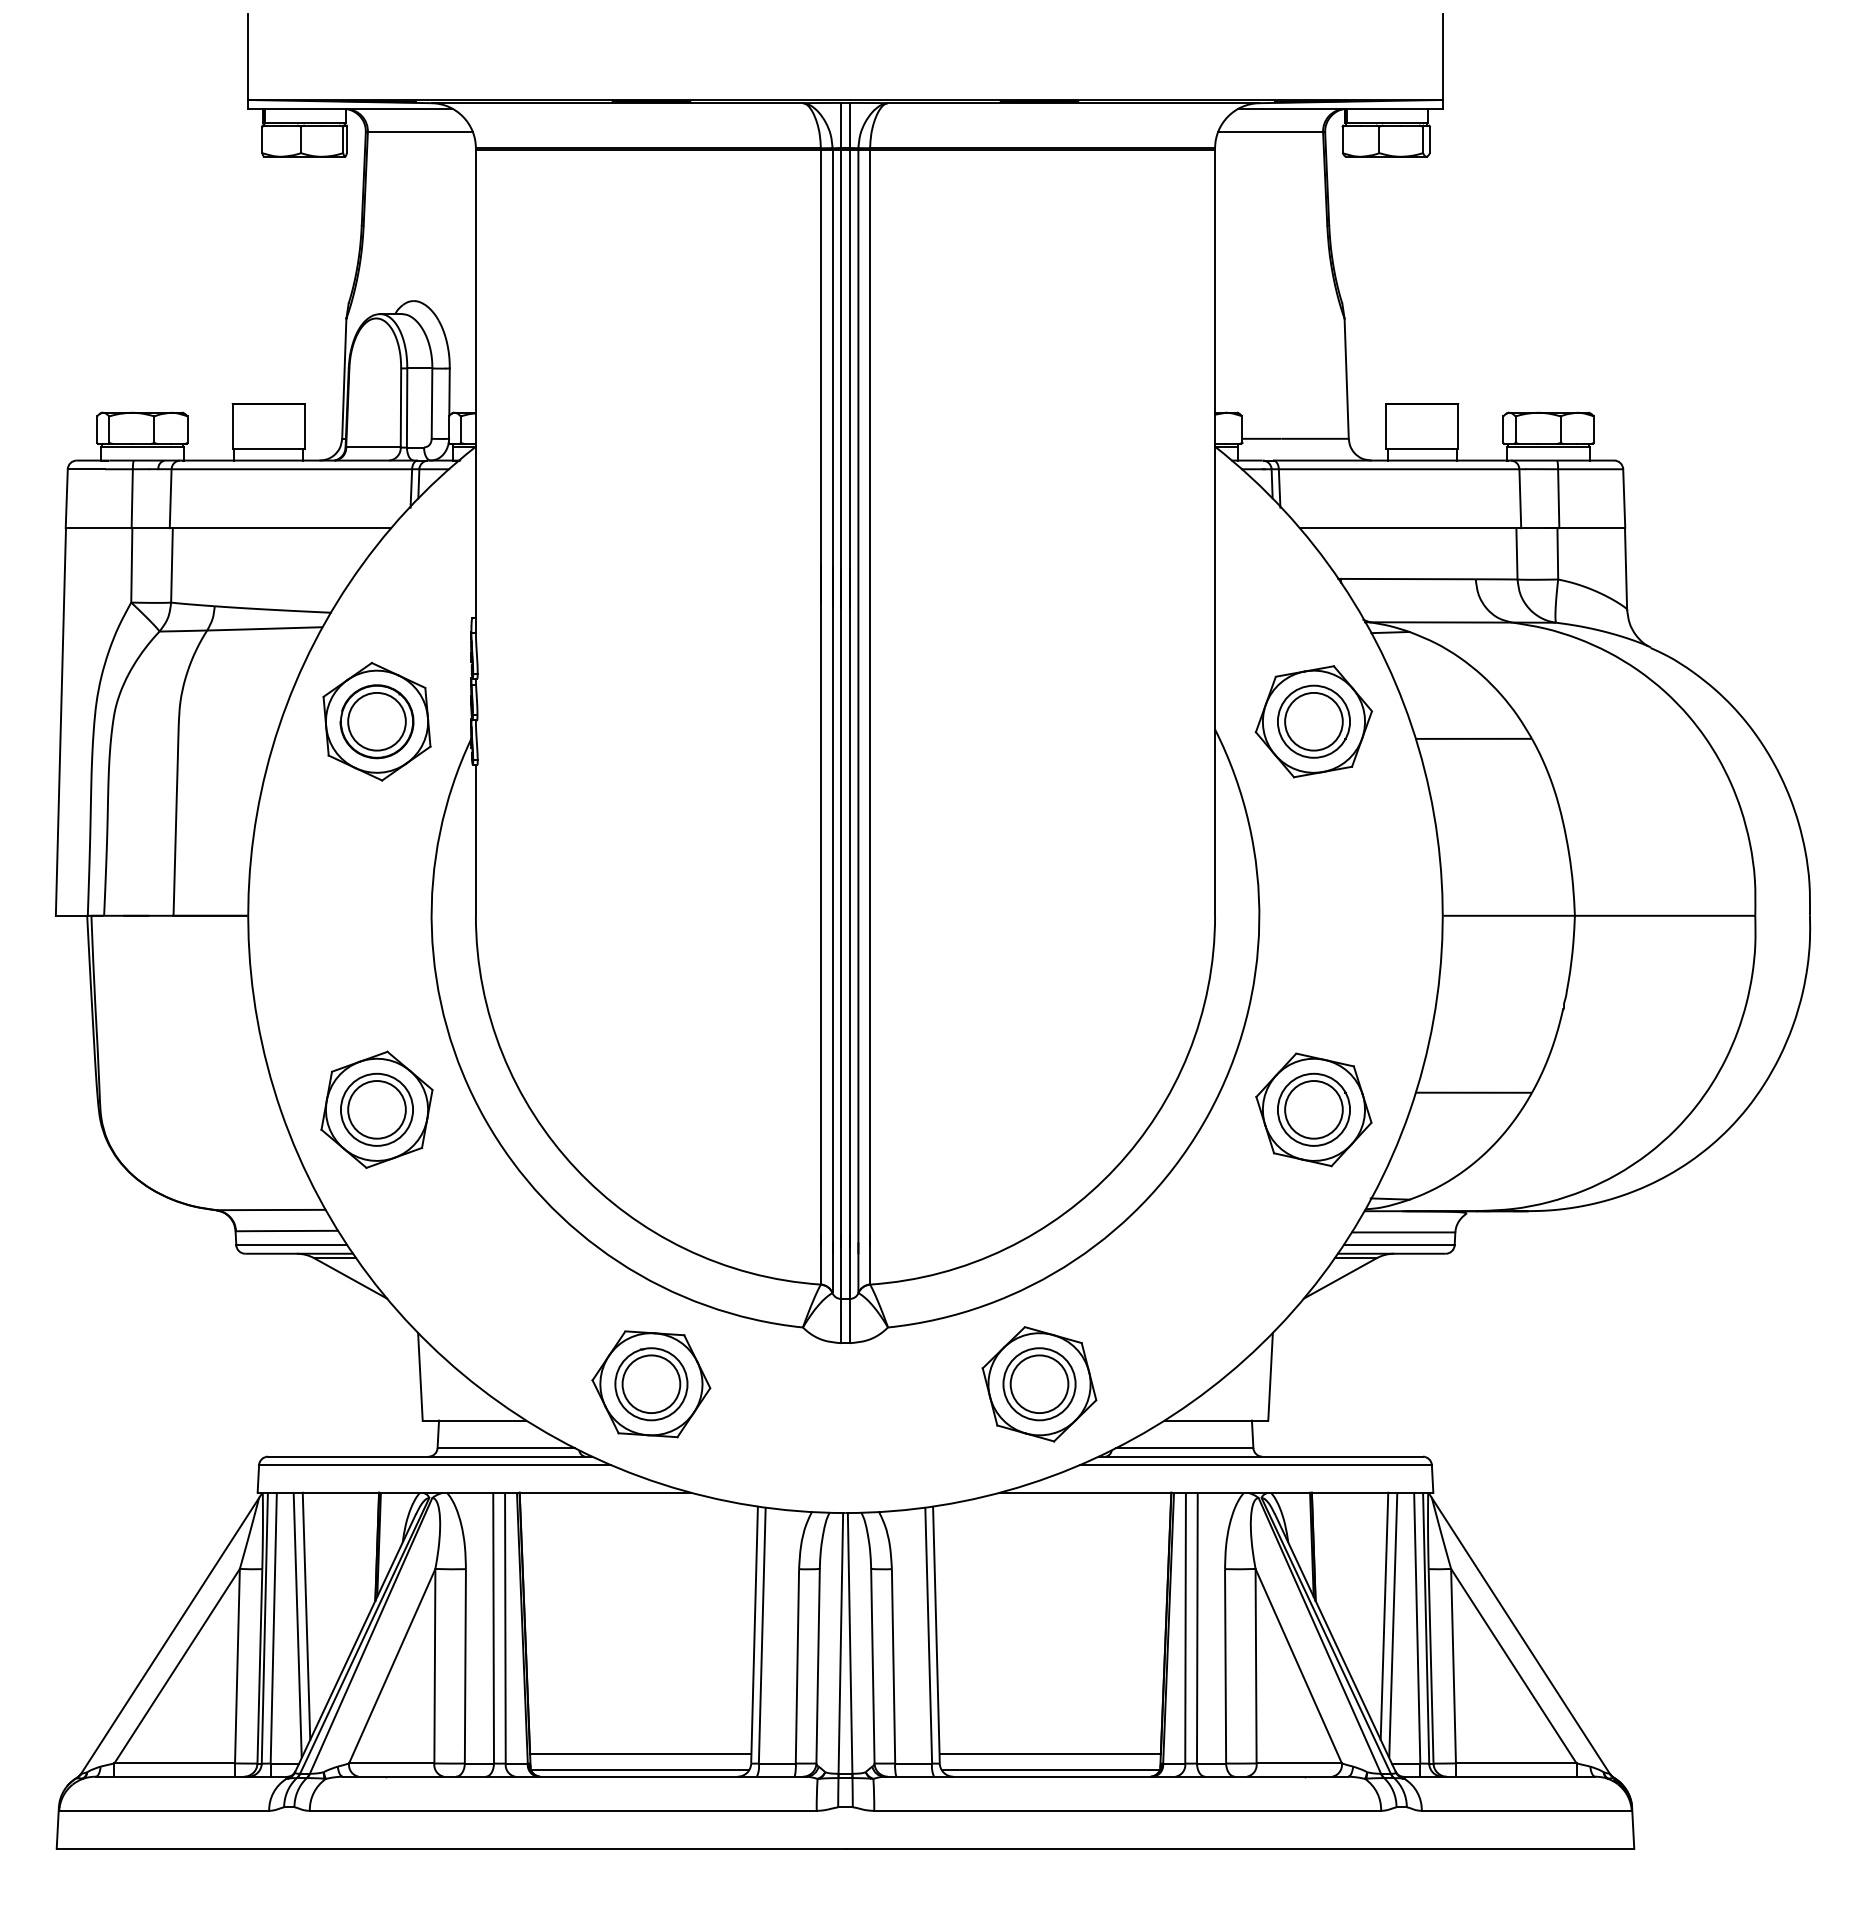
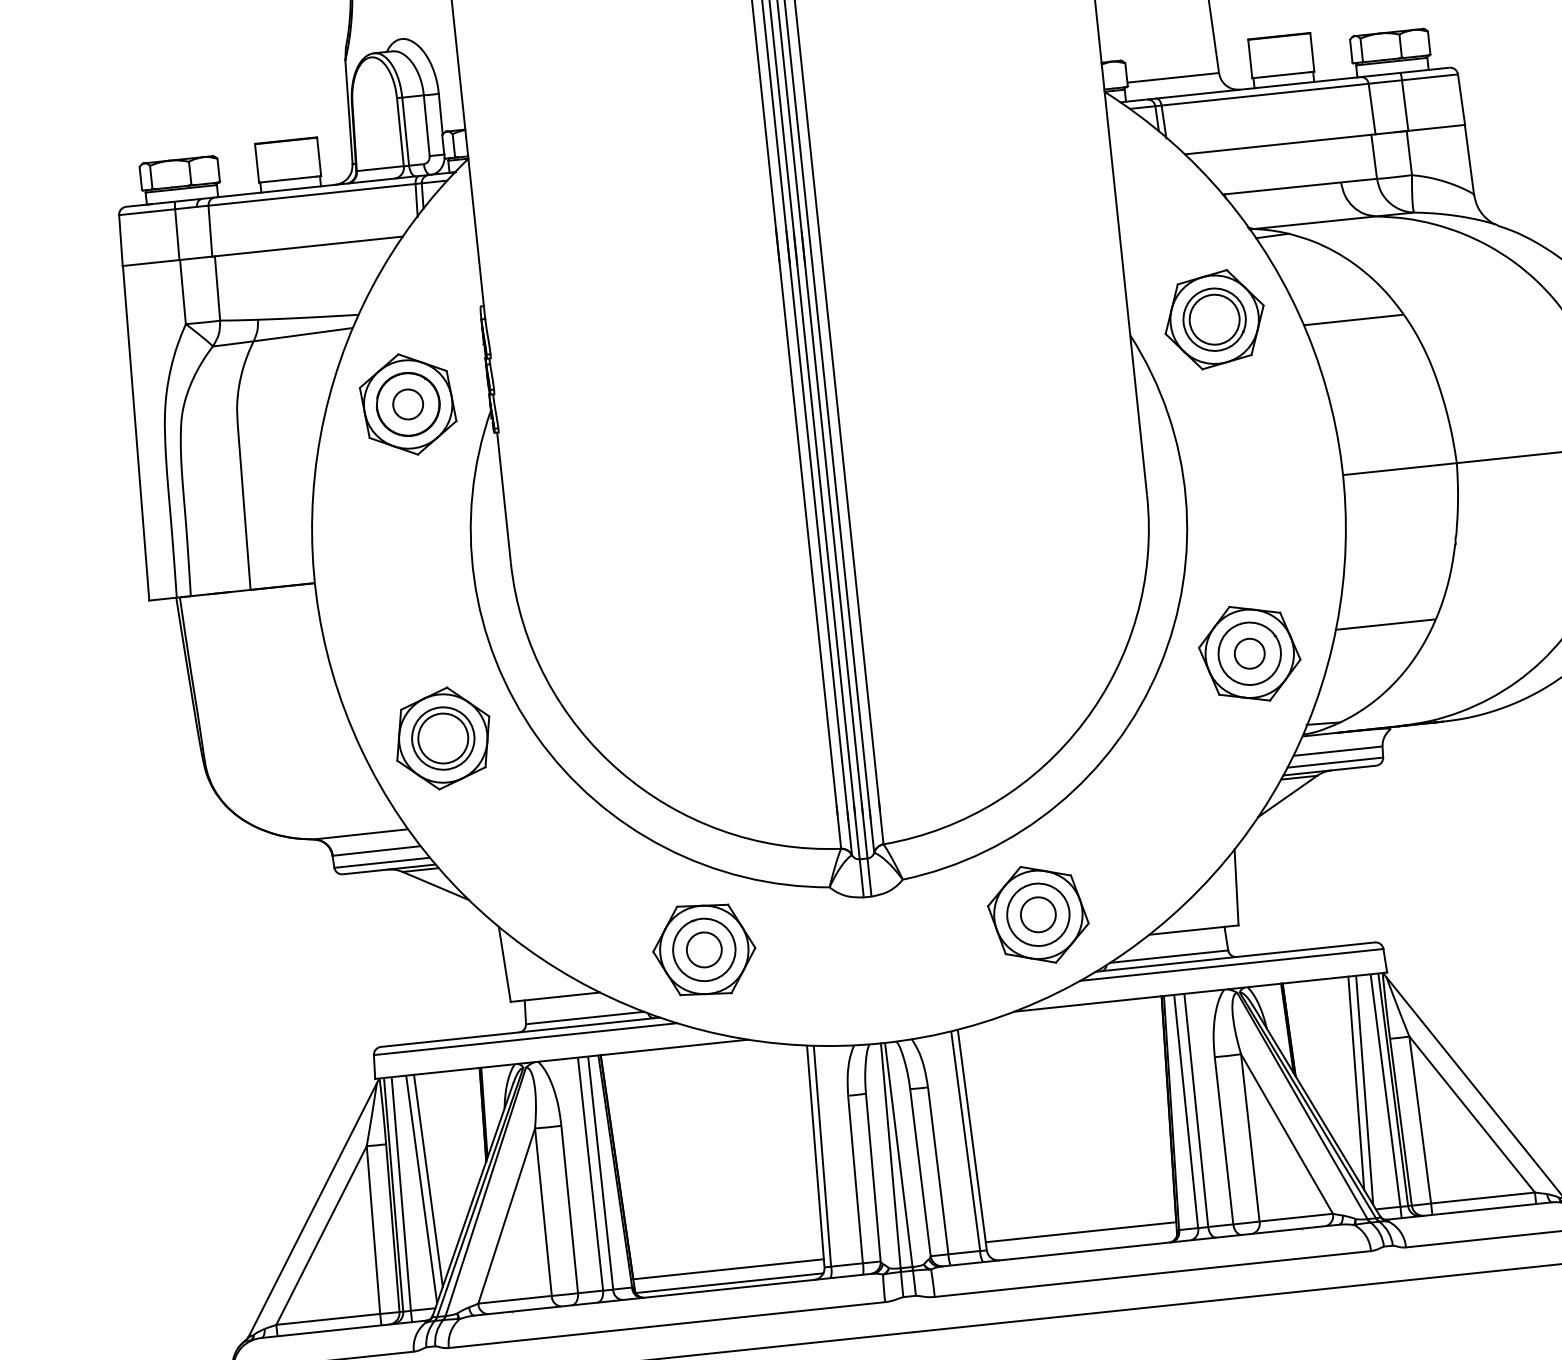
circle: (376, 721) -> (407, 404), size x0.6
circle: (1313, 1109) -> (1249, 653), size x0.6
circle: (651, 1384) -> (704, 950), size x0.7
circle: (1039, 1384) -> (1038, 915), size x0.7
line: (1050, 1770) -> (1082, 1246), removed

